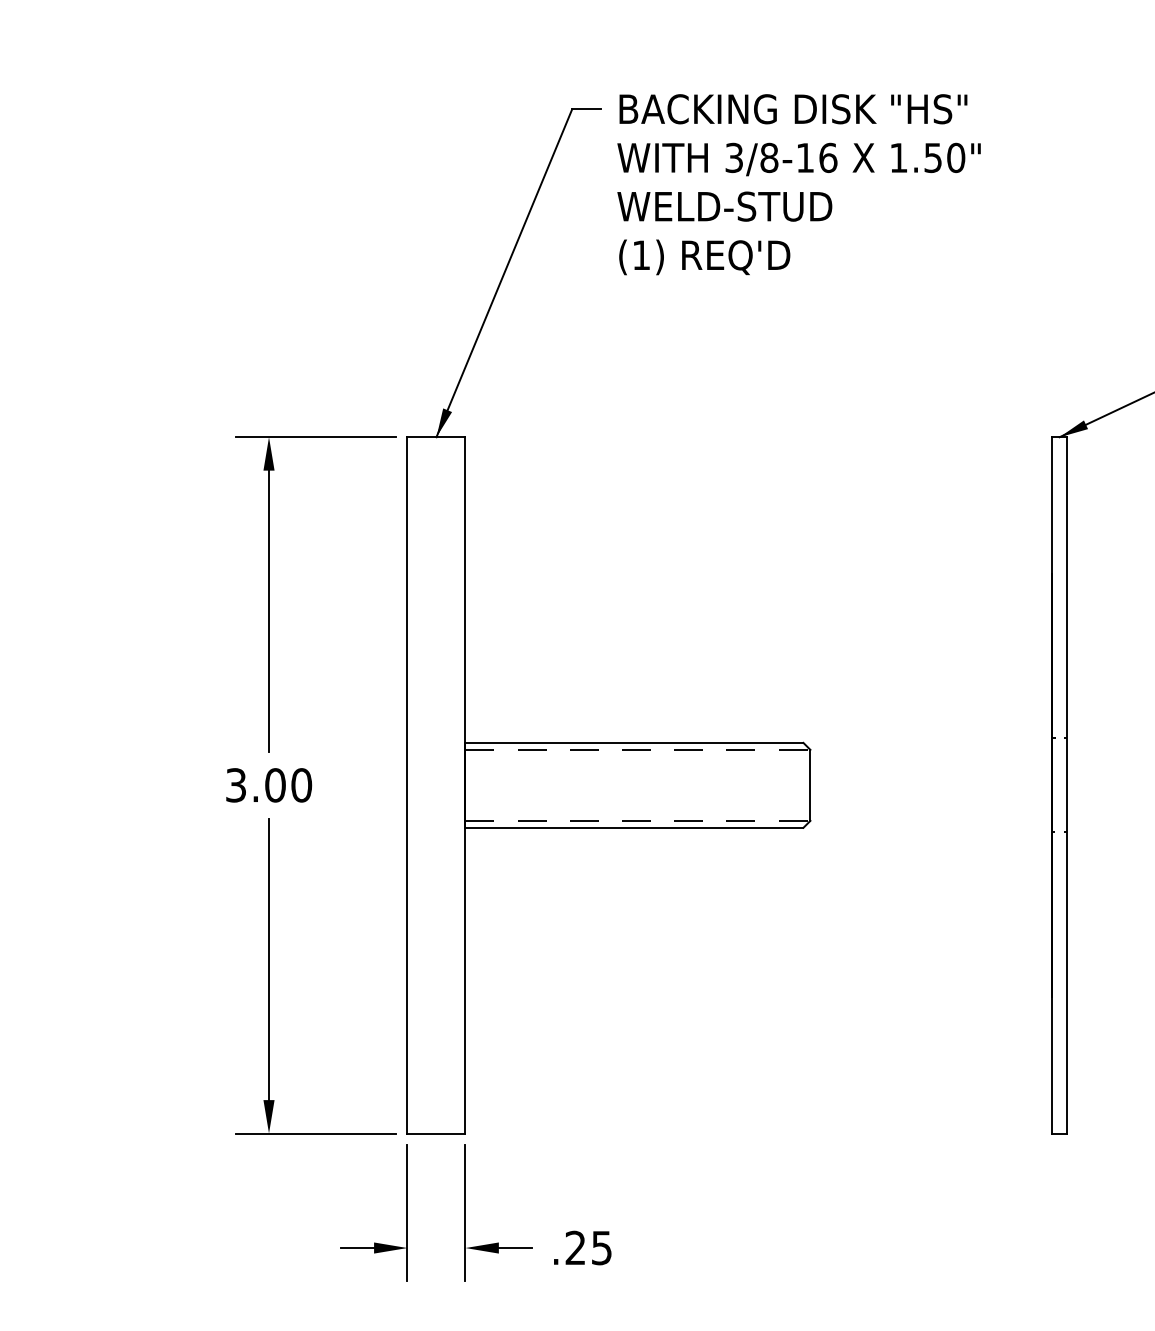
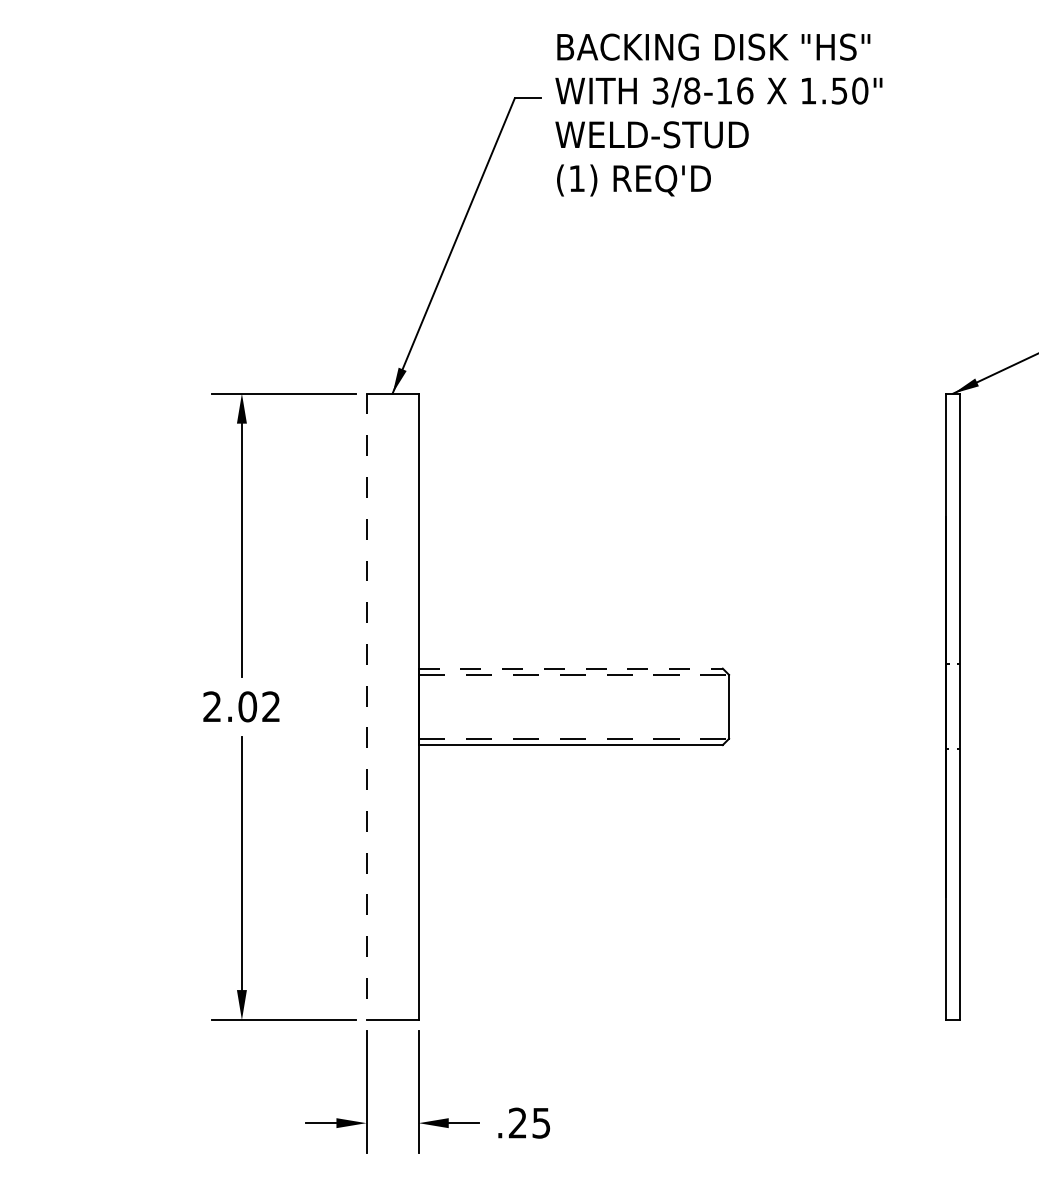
text: (798, 184) -> (718, 114), moved
line: (634, 742) -> (570, 668), solid -> dashed
text: (269, 785) -> (242, 706), 3.00 -> 2.02
line: (407, 785) -> (366, 706), solid -> dashed

